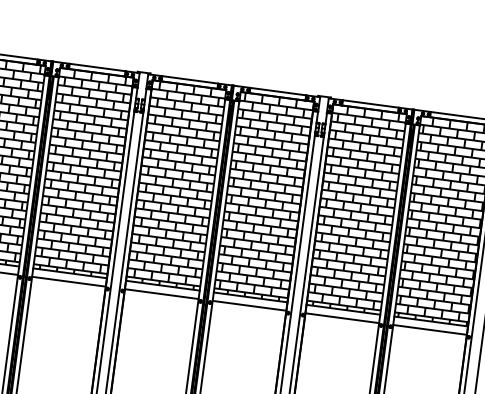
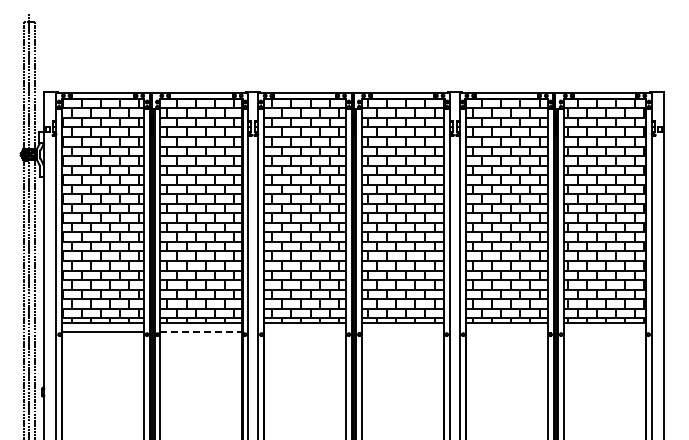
line: (69, 281) -> (201, 332), solid -> dashed
line: (161, 294) -> (304, 332), removed
line: (248, 305) -> (402, 332), removed
line: (341, 318) -> (506, 332), removed
line: (429, 329) -> (604, 332), removed

